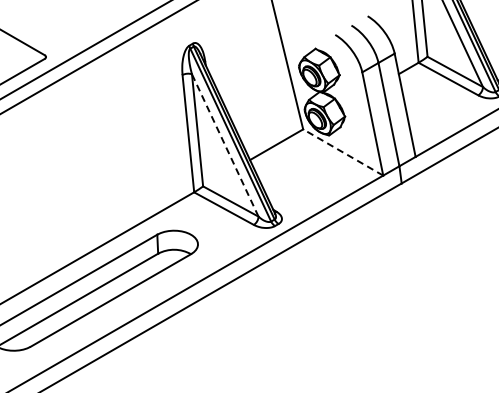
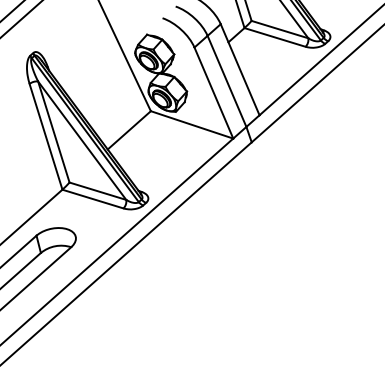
line: (225, 145) -> (82, 140), dashed -> solid
line: (342, 152) -> (191, 125), dashed -> solid

